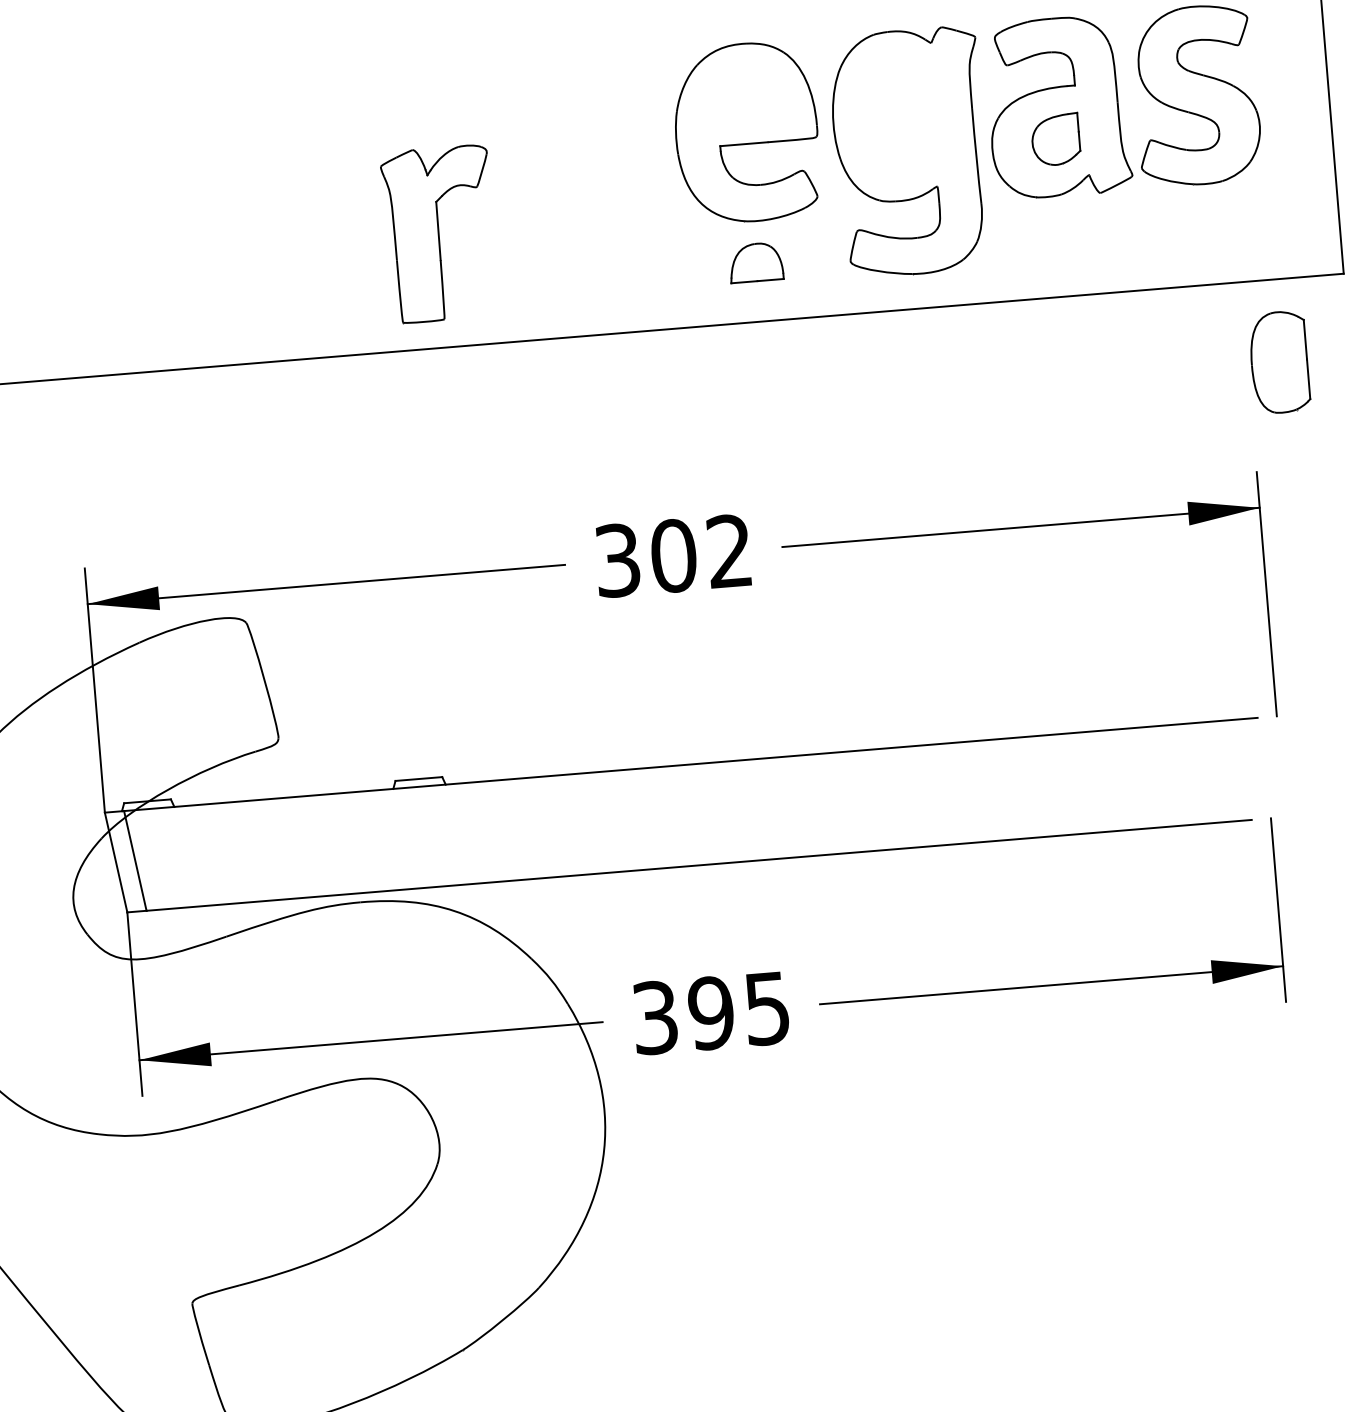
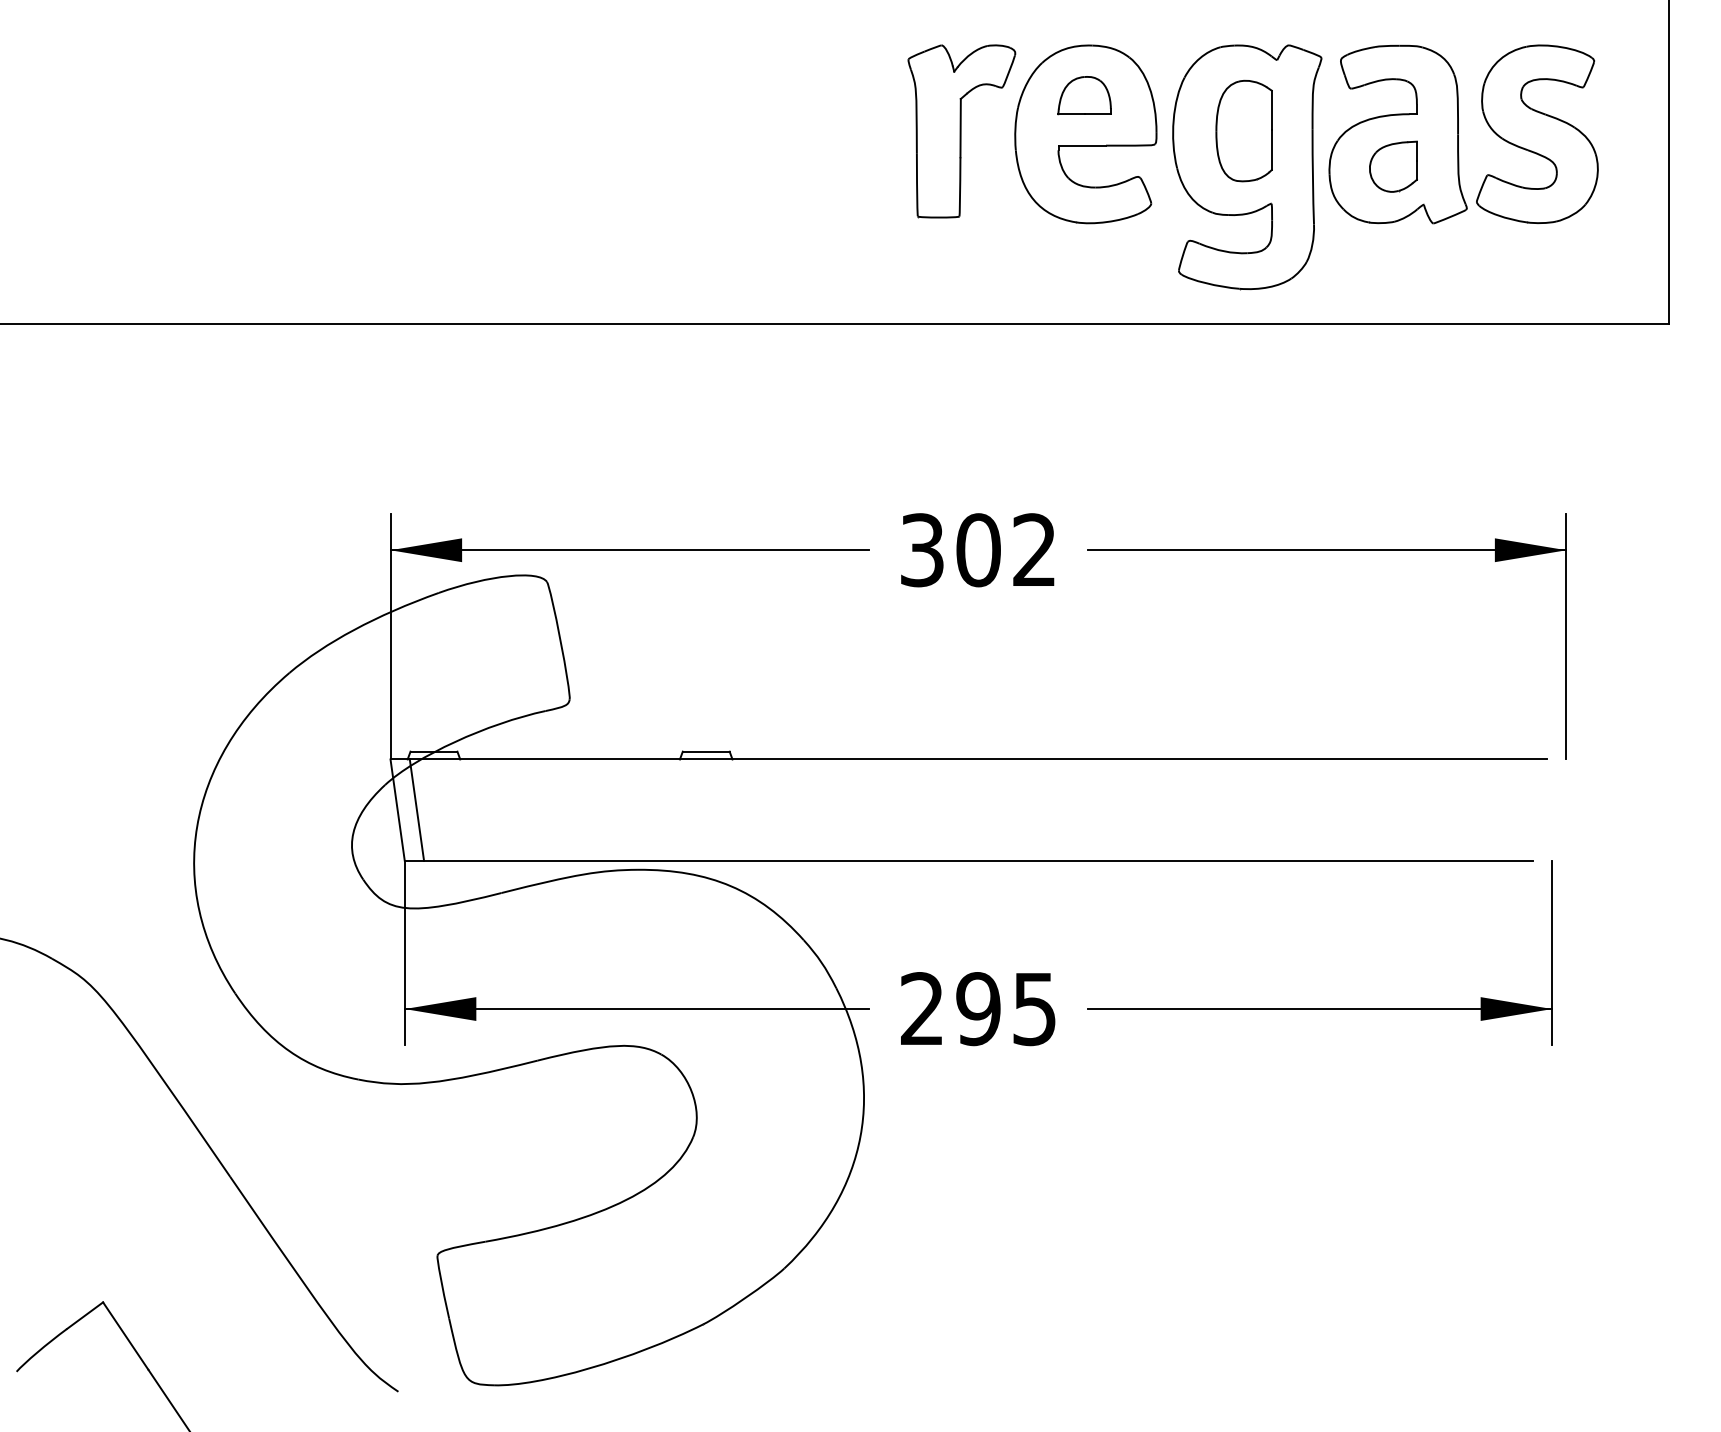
part: (439, 234) -> (961, 131), moved
part: (755, 262) -> (1084, 95), moved
part: (1278, 361) -> (1243, 130), moved
text: (655, 1018) -> (922, 1009), 395 -> 295

